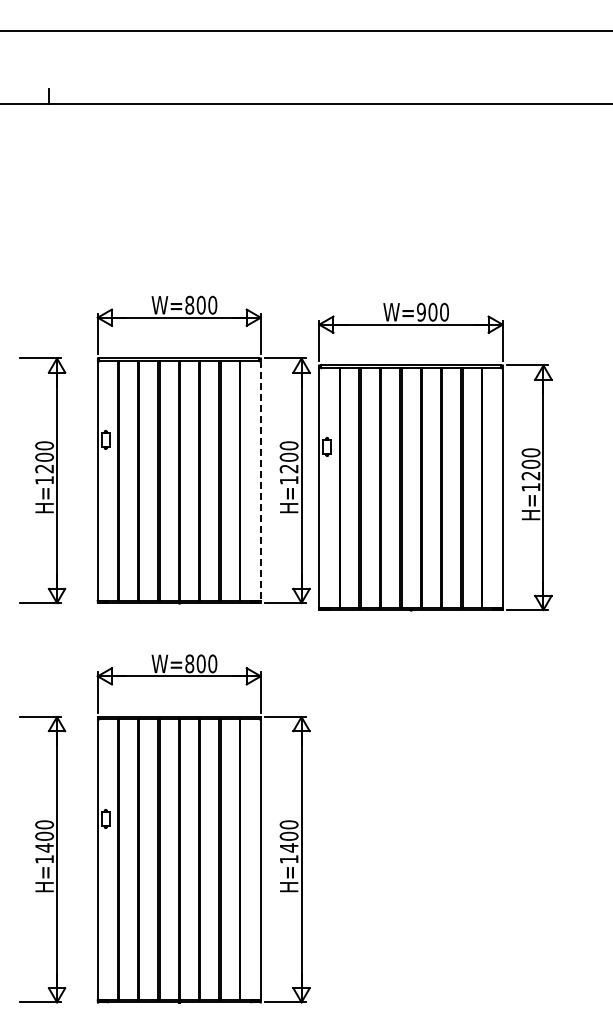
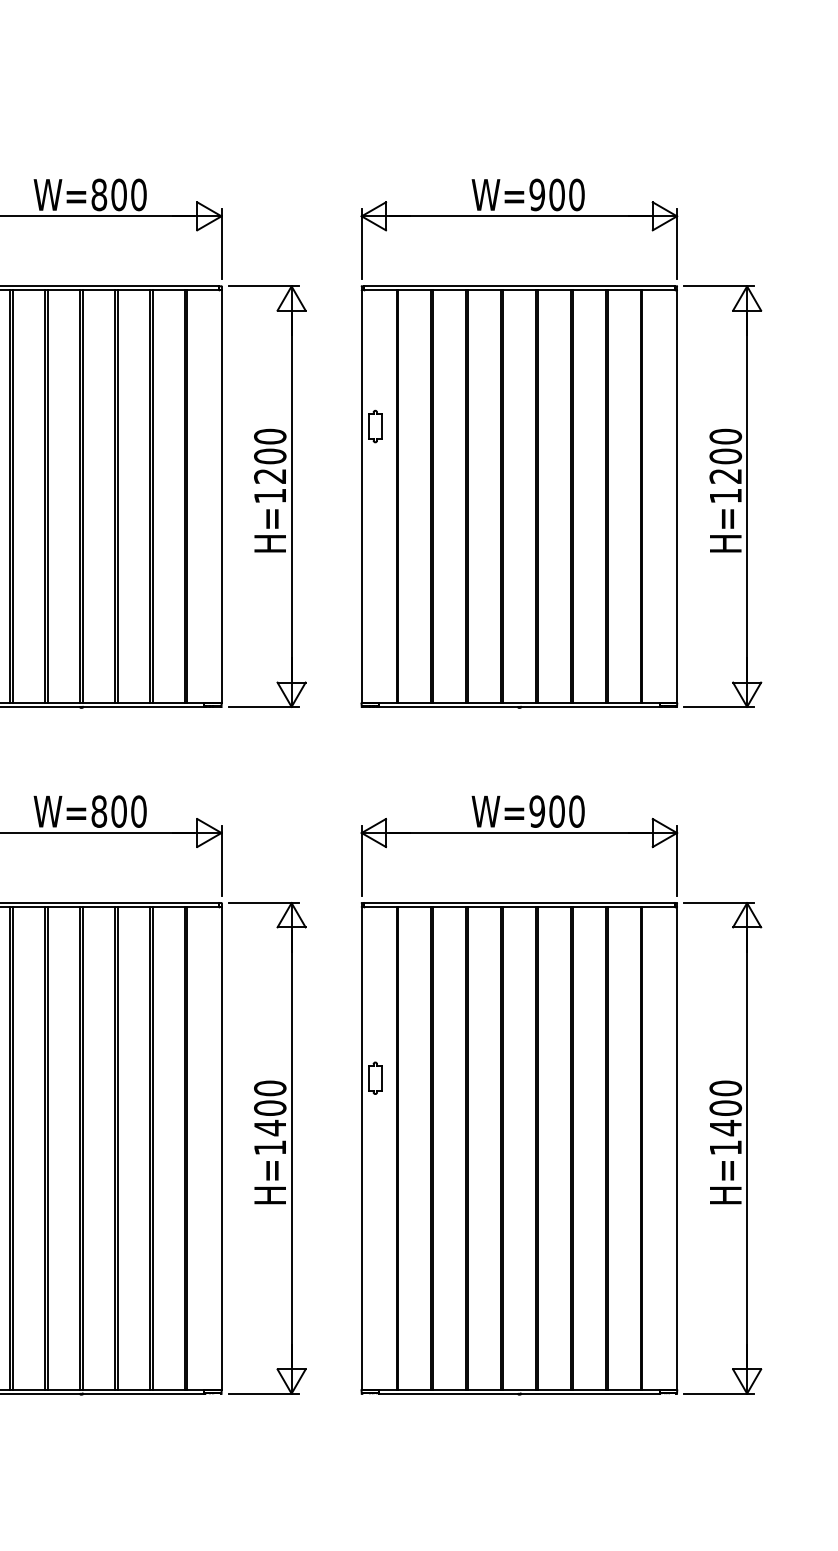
part: (435, 456) -> (561, 442), moved
line: (260, 481) -> (220, 497), dashed -> solid
part: (458, 828) -> (561, 1094), added

